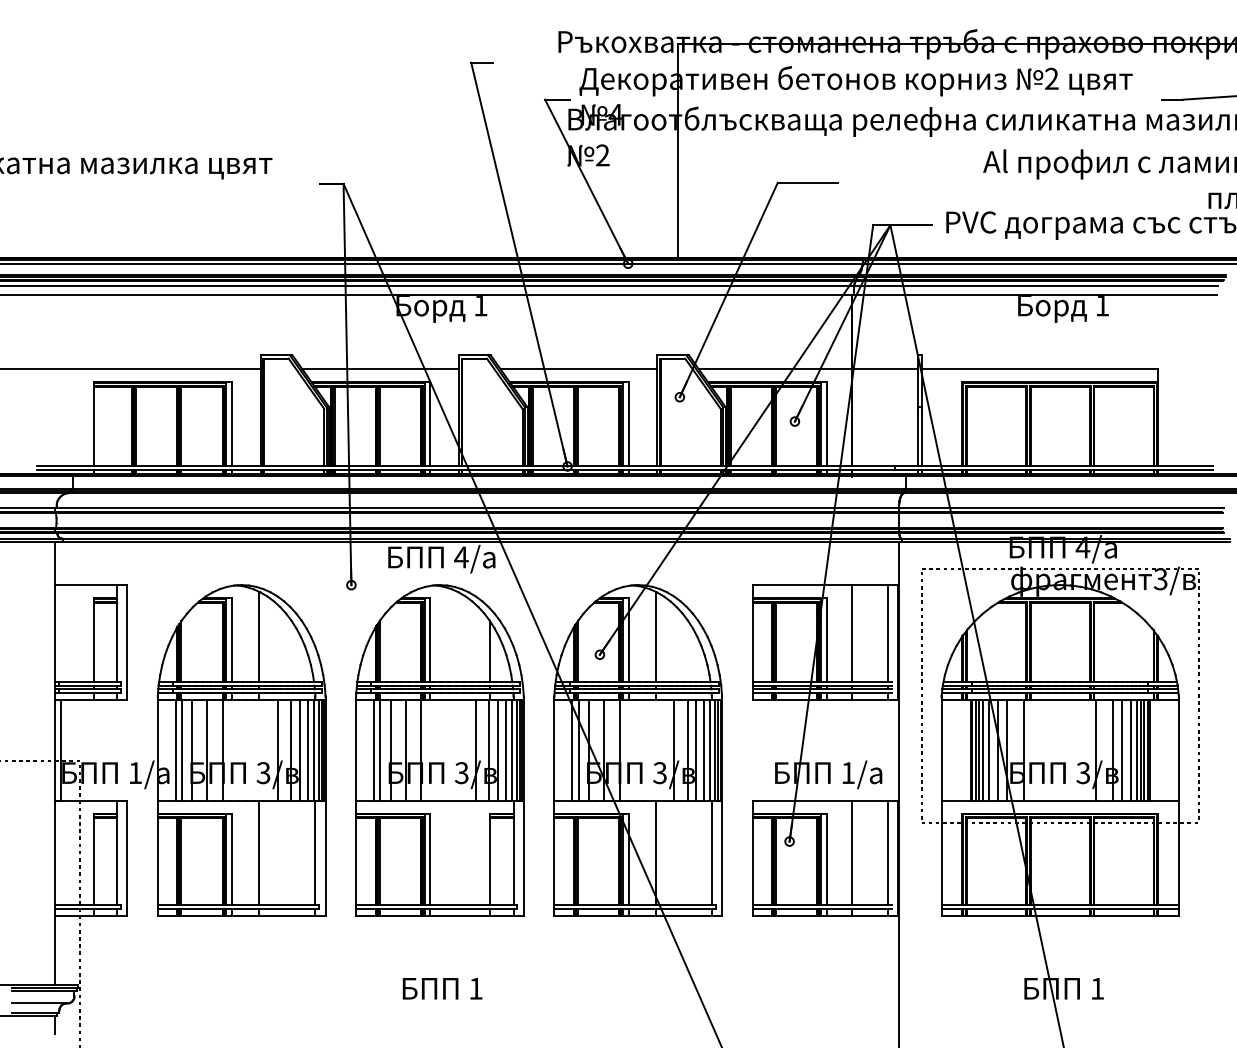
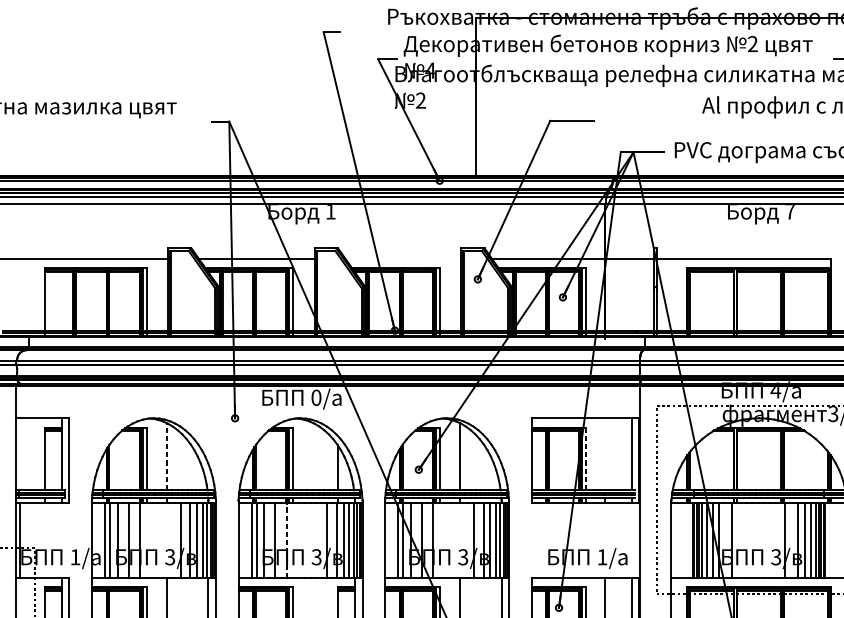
text: (1102, 306) -> (790, 212), 1 -> 7
line: (578, 369) -> (402, 258), removed
text: (461, 557) -> (316, 397), 4/ -> 0/
line: (852, 633) -> (605, 454), removed
line: (259, 636) -> (167, 456), solid -> dashed
line: (826, 639) -> (586, 458), solid -> dashed
line: (421, 749) -> (286, 539), solid -> dashed

